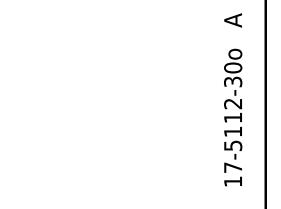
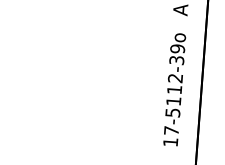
text: (233, 67) -> (178, 48), 17-5112-30o -> 17-5112-39o

